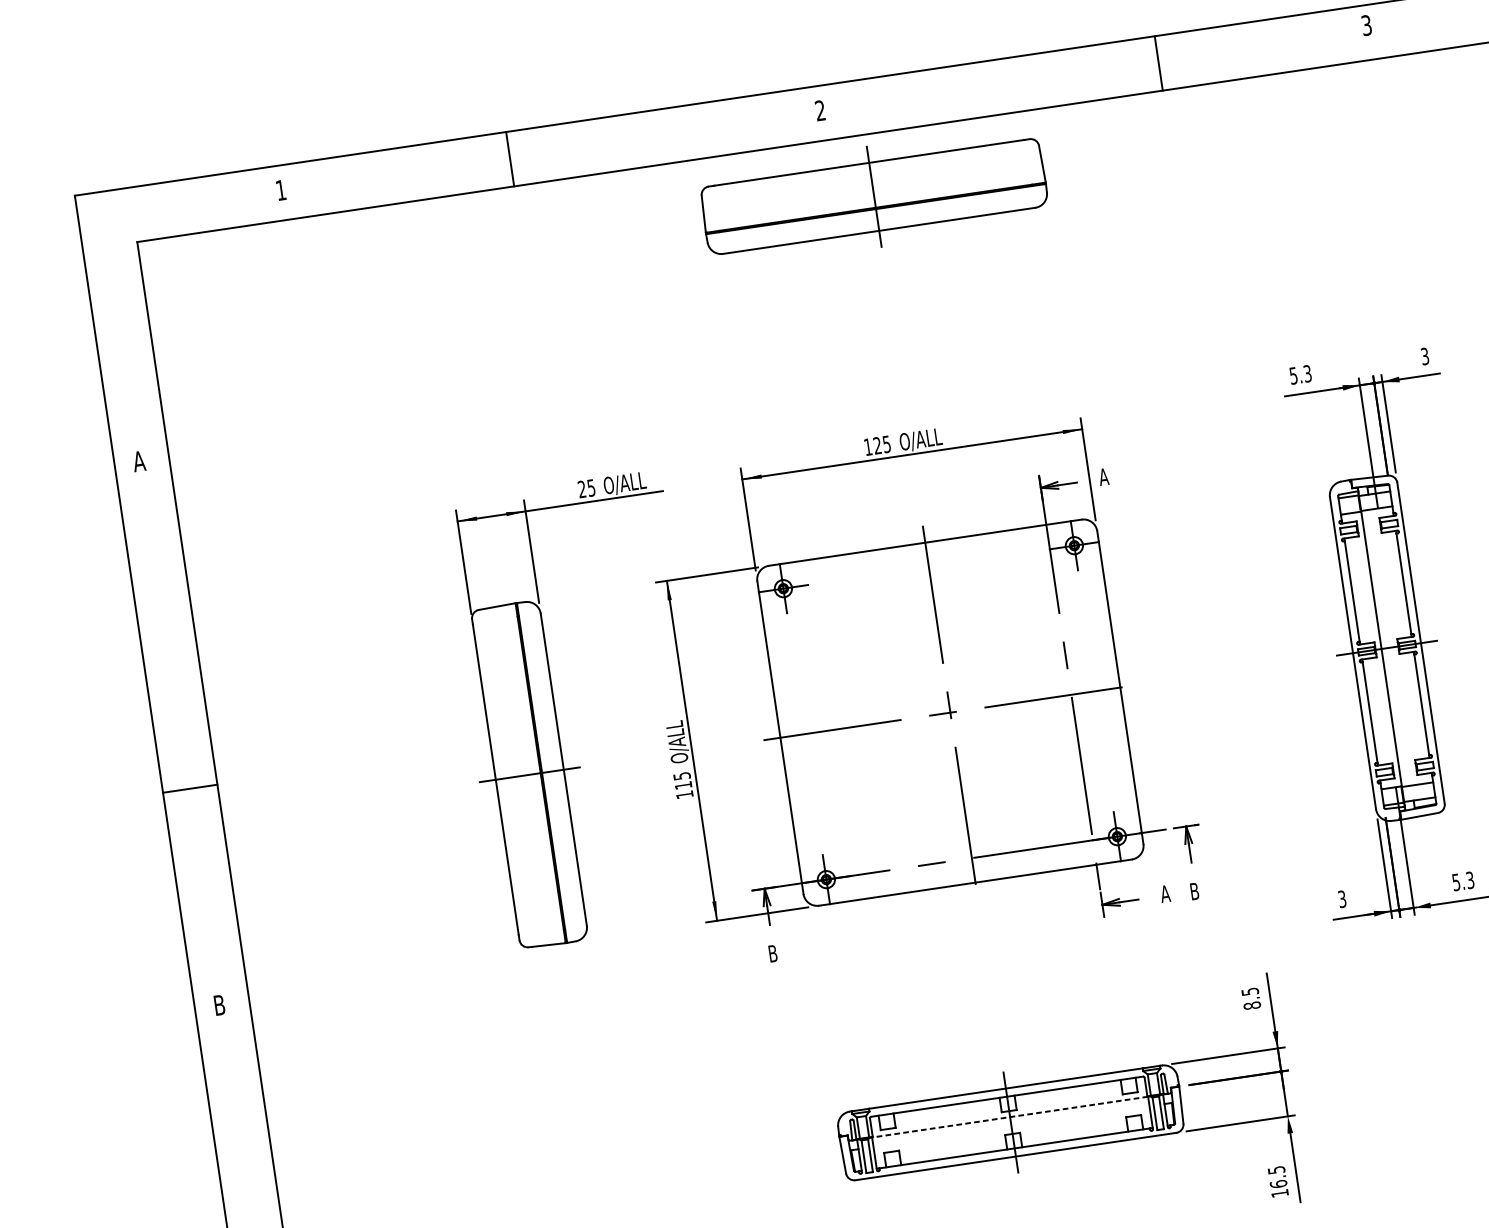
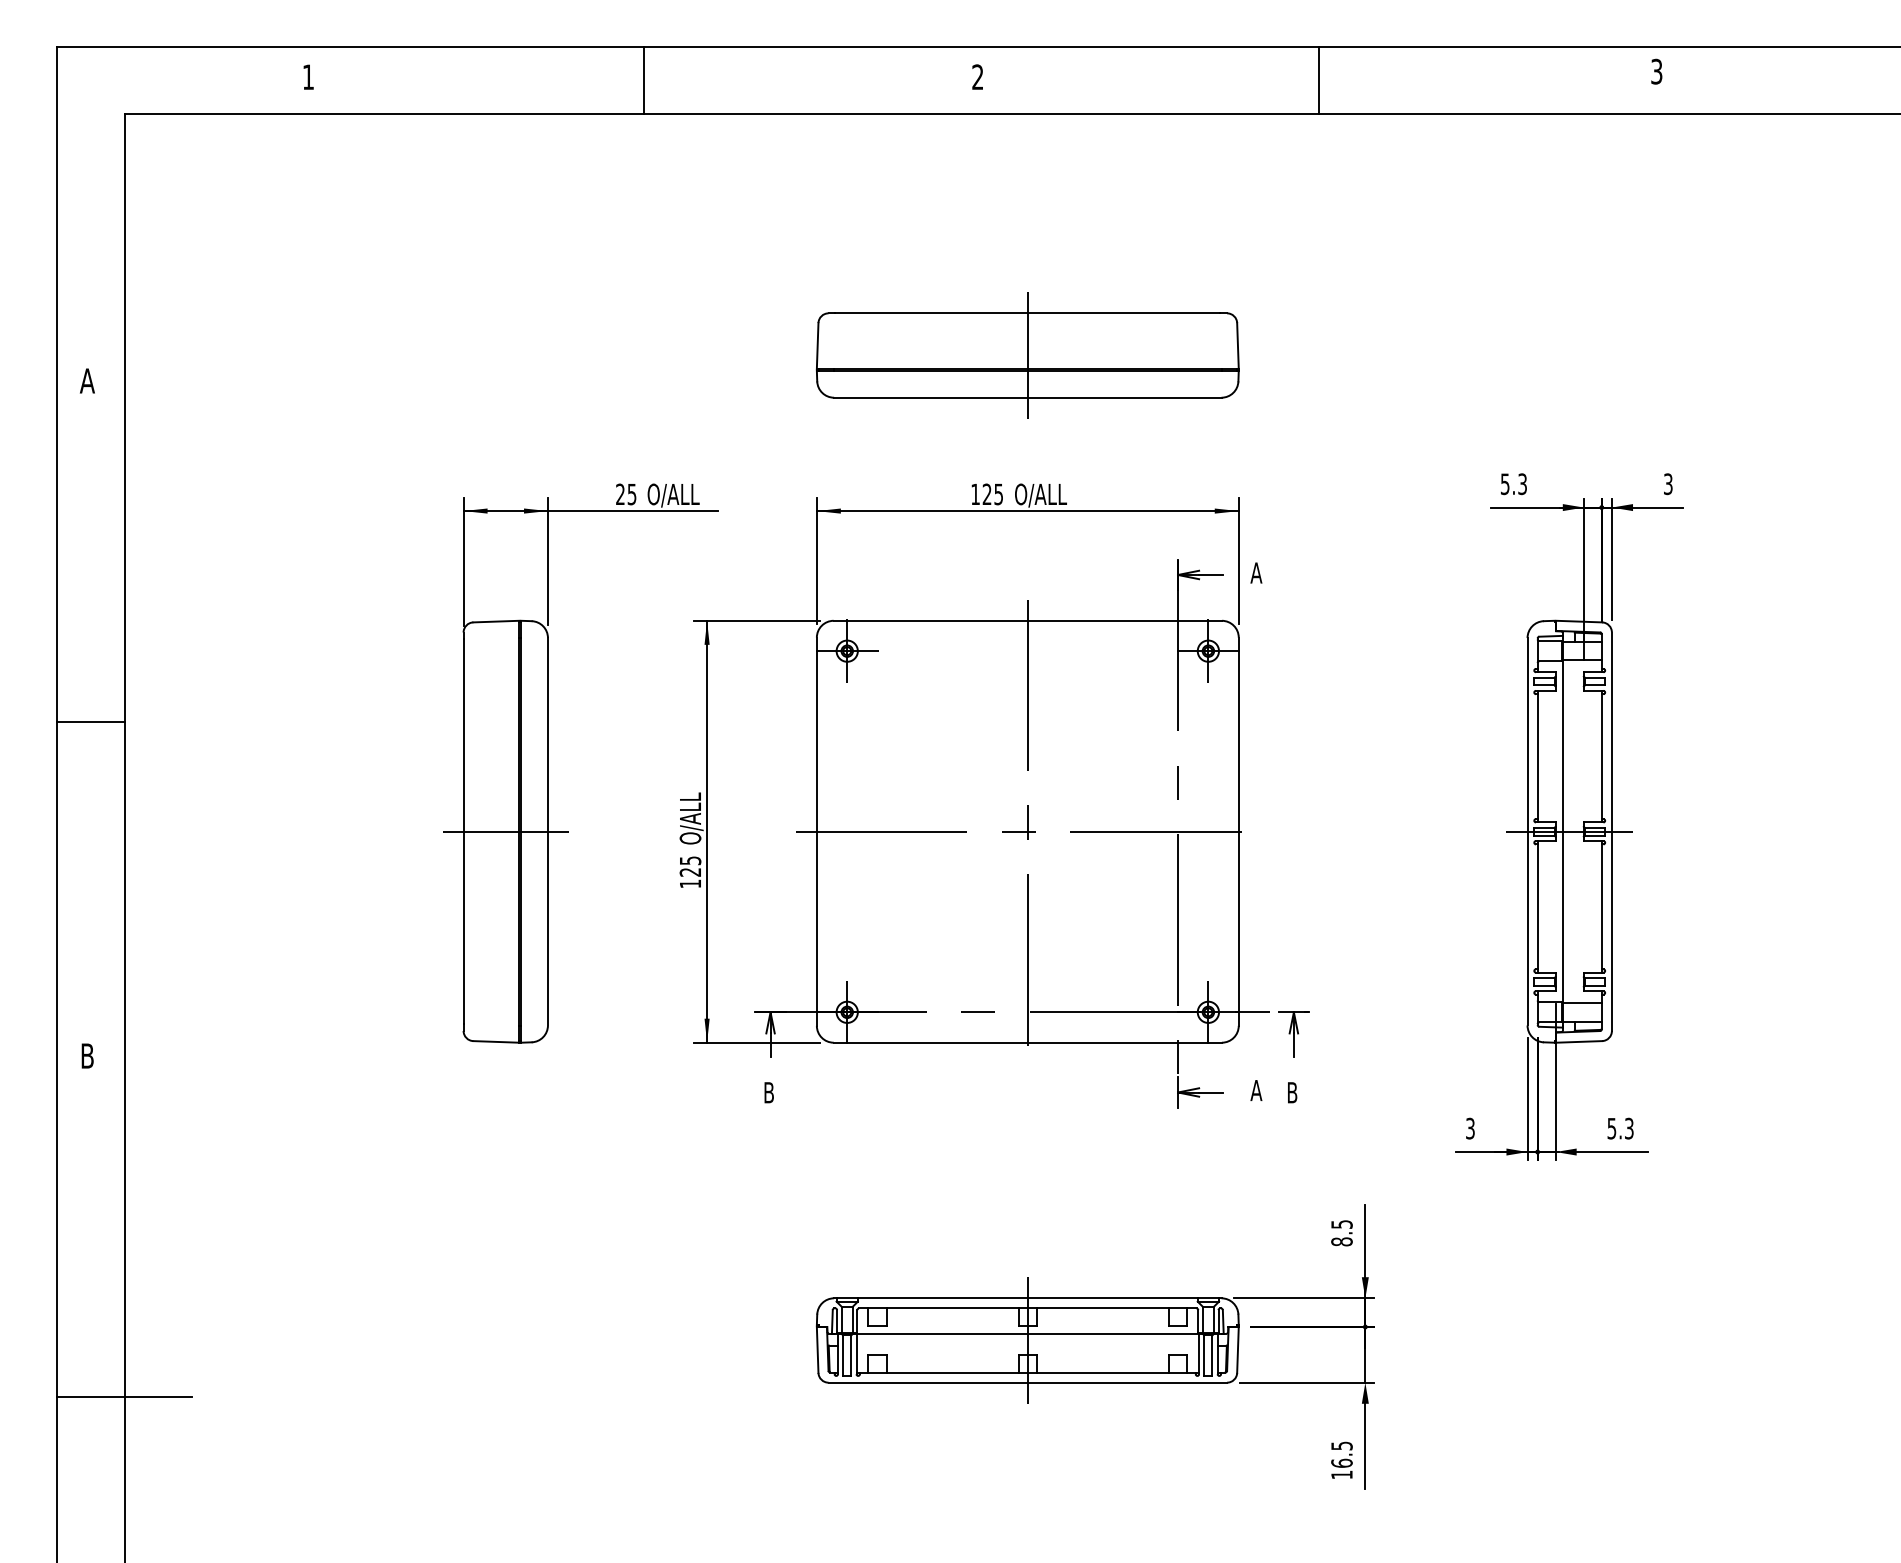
line: (1158, 63) -> (1319, 80), moved
line: (510, 159) -> (644, 80), moved
part: (873, 196) -> (1027, 355), moved
text: (682, 785) -> (689, 872), 115 -> 125
line: (189, 788) -> (90, 721), moved
line: (1009, 1116) -> (1027, 1333), dashed -> solid

